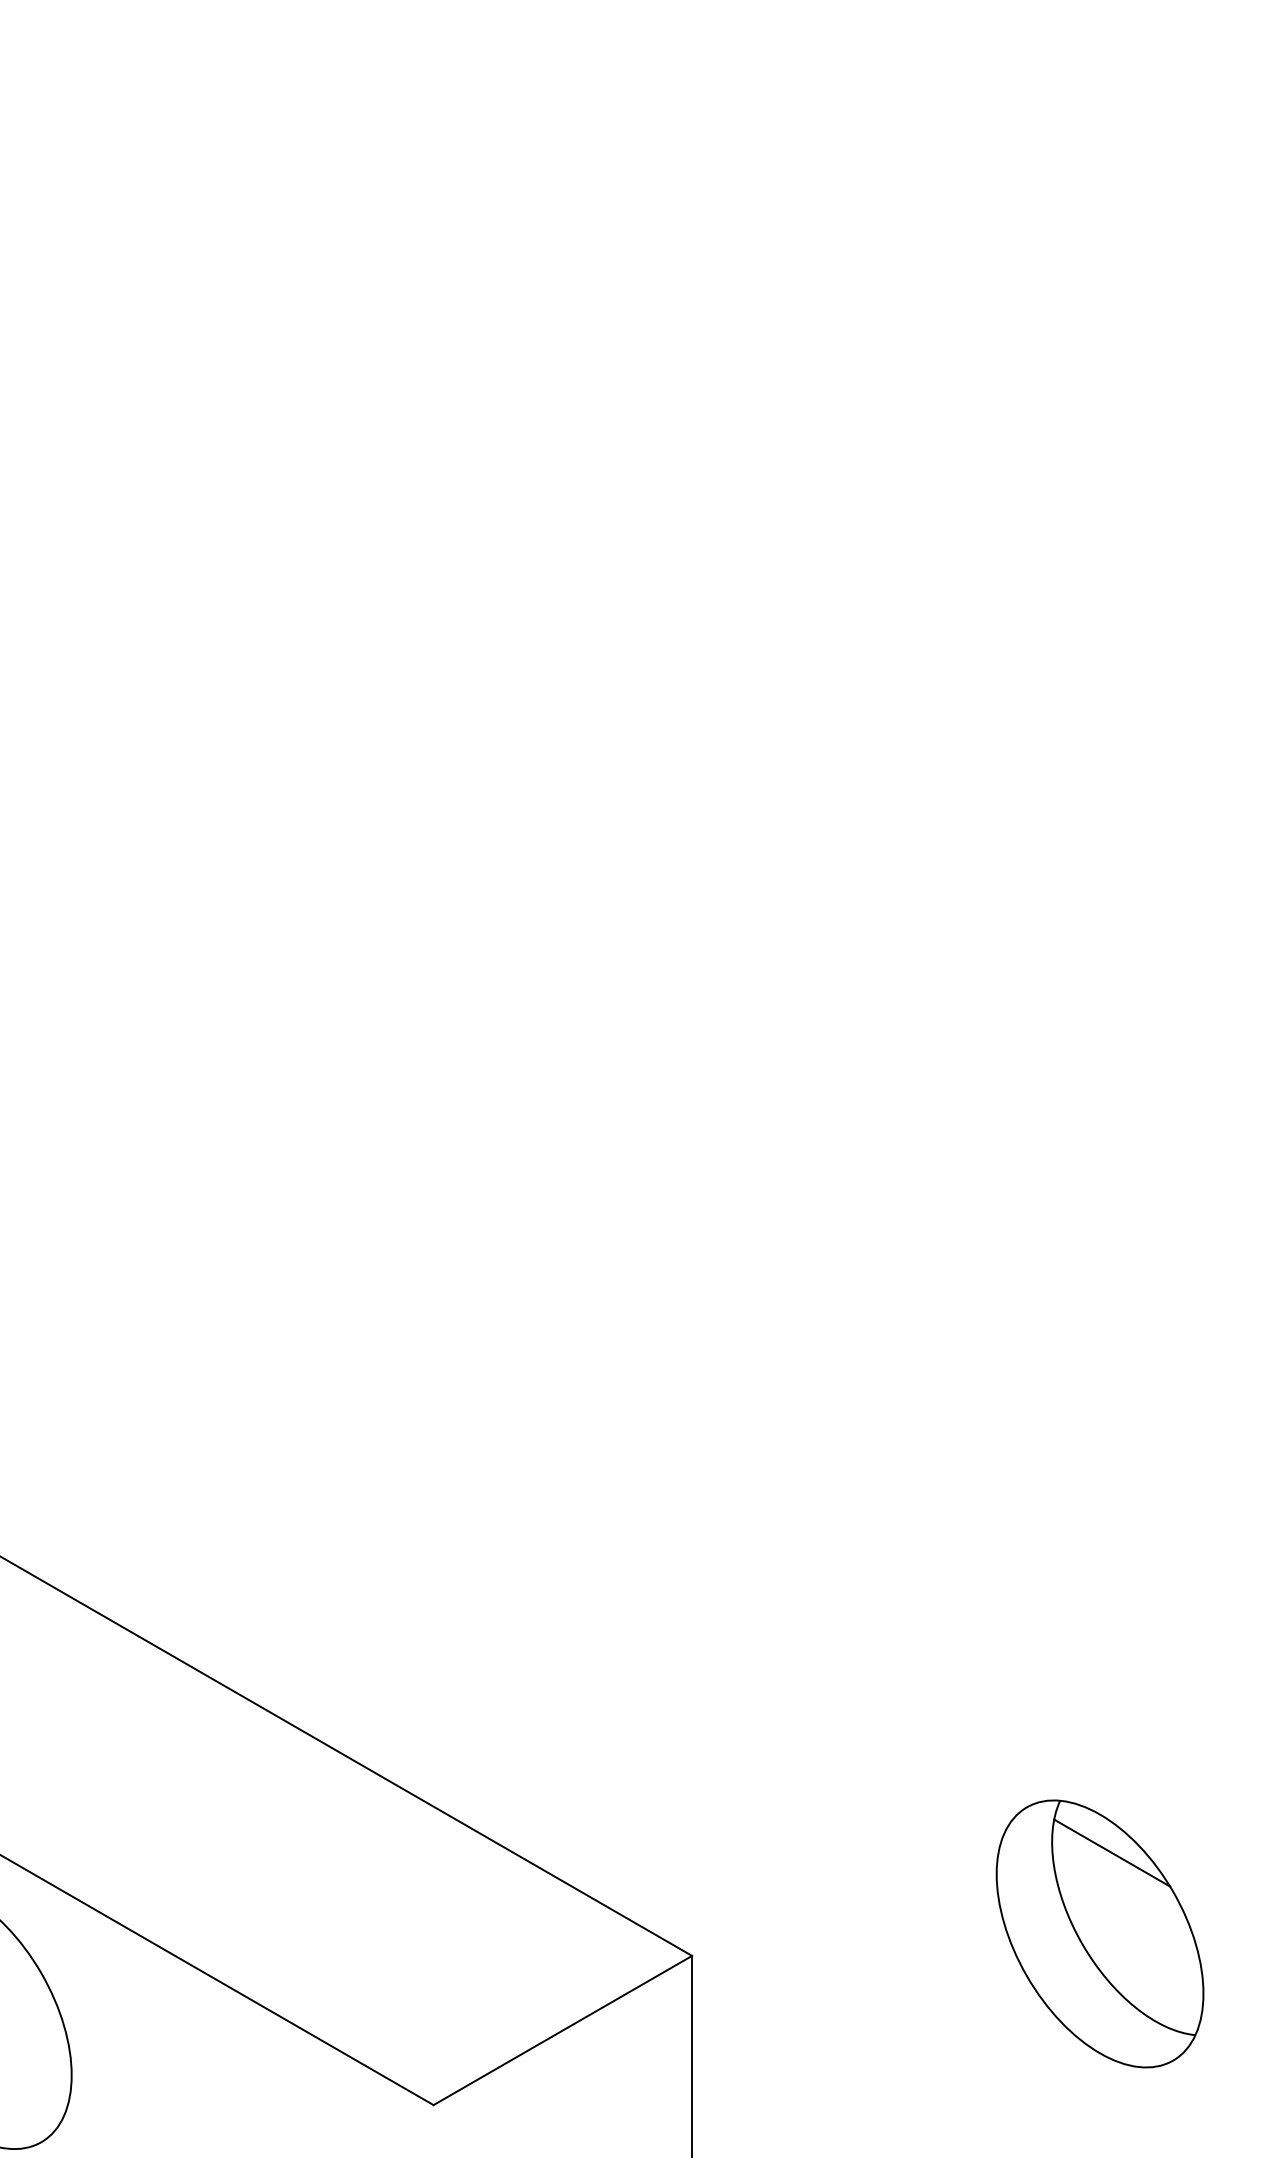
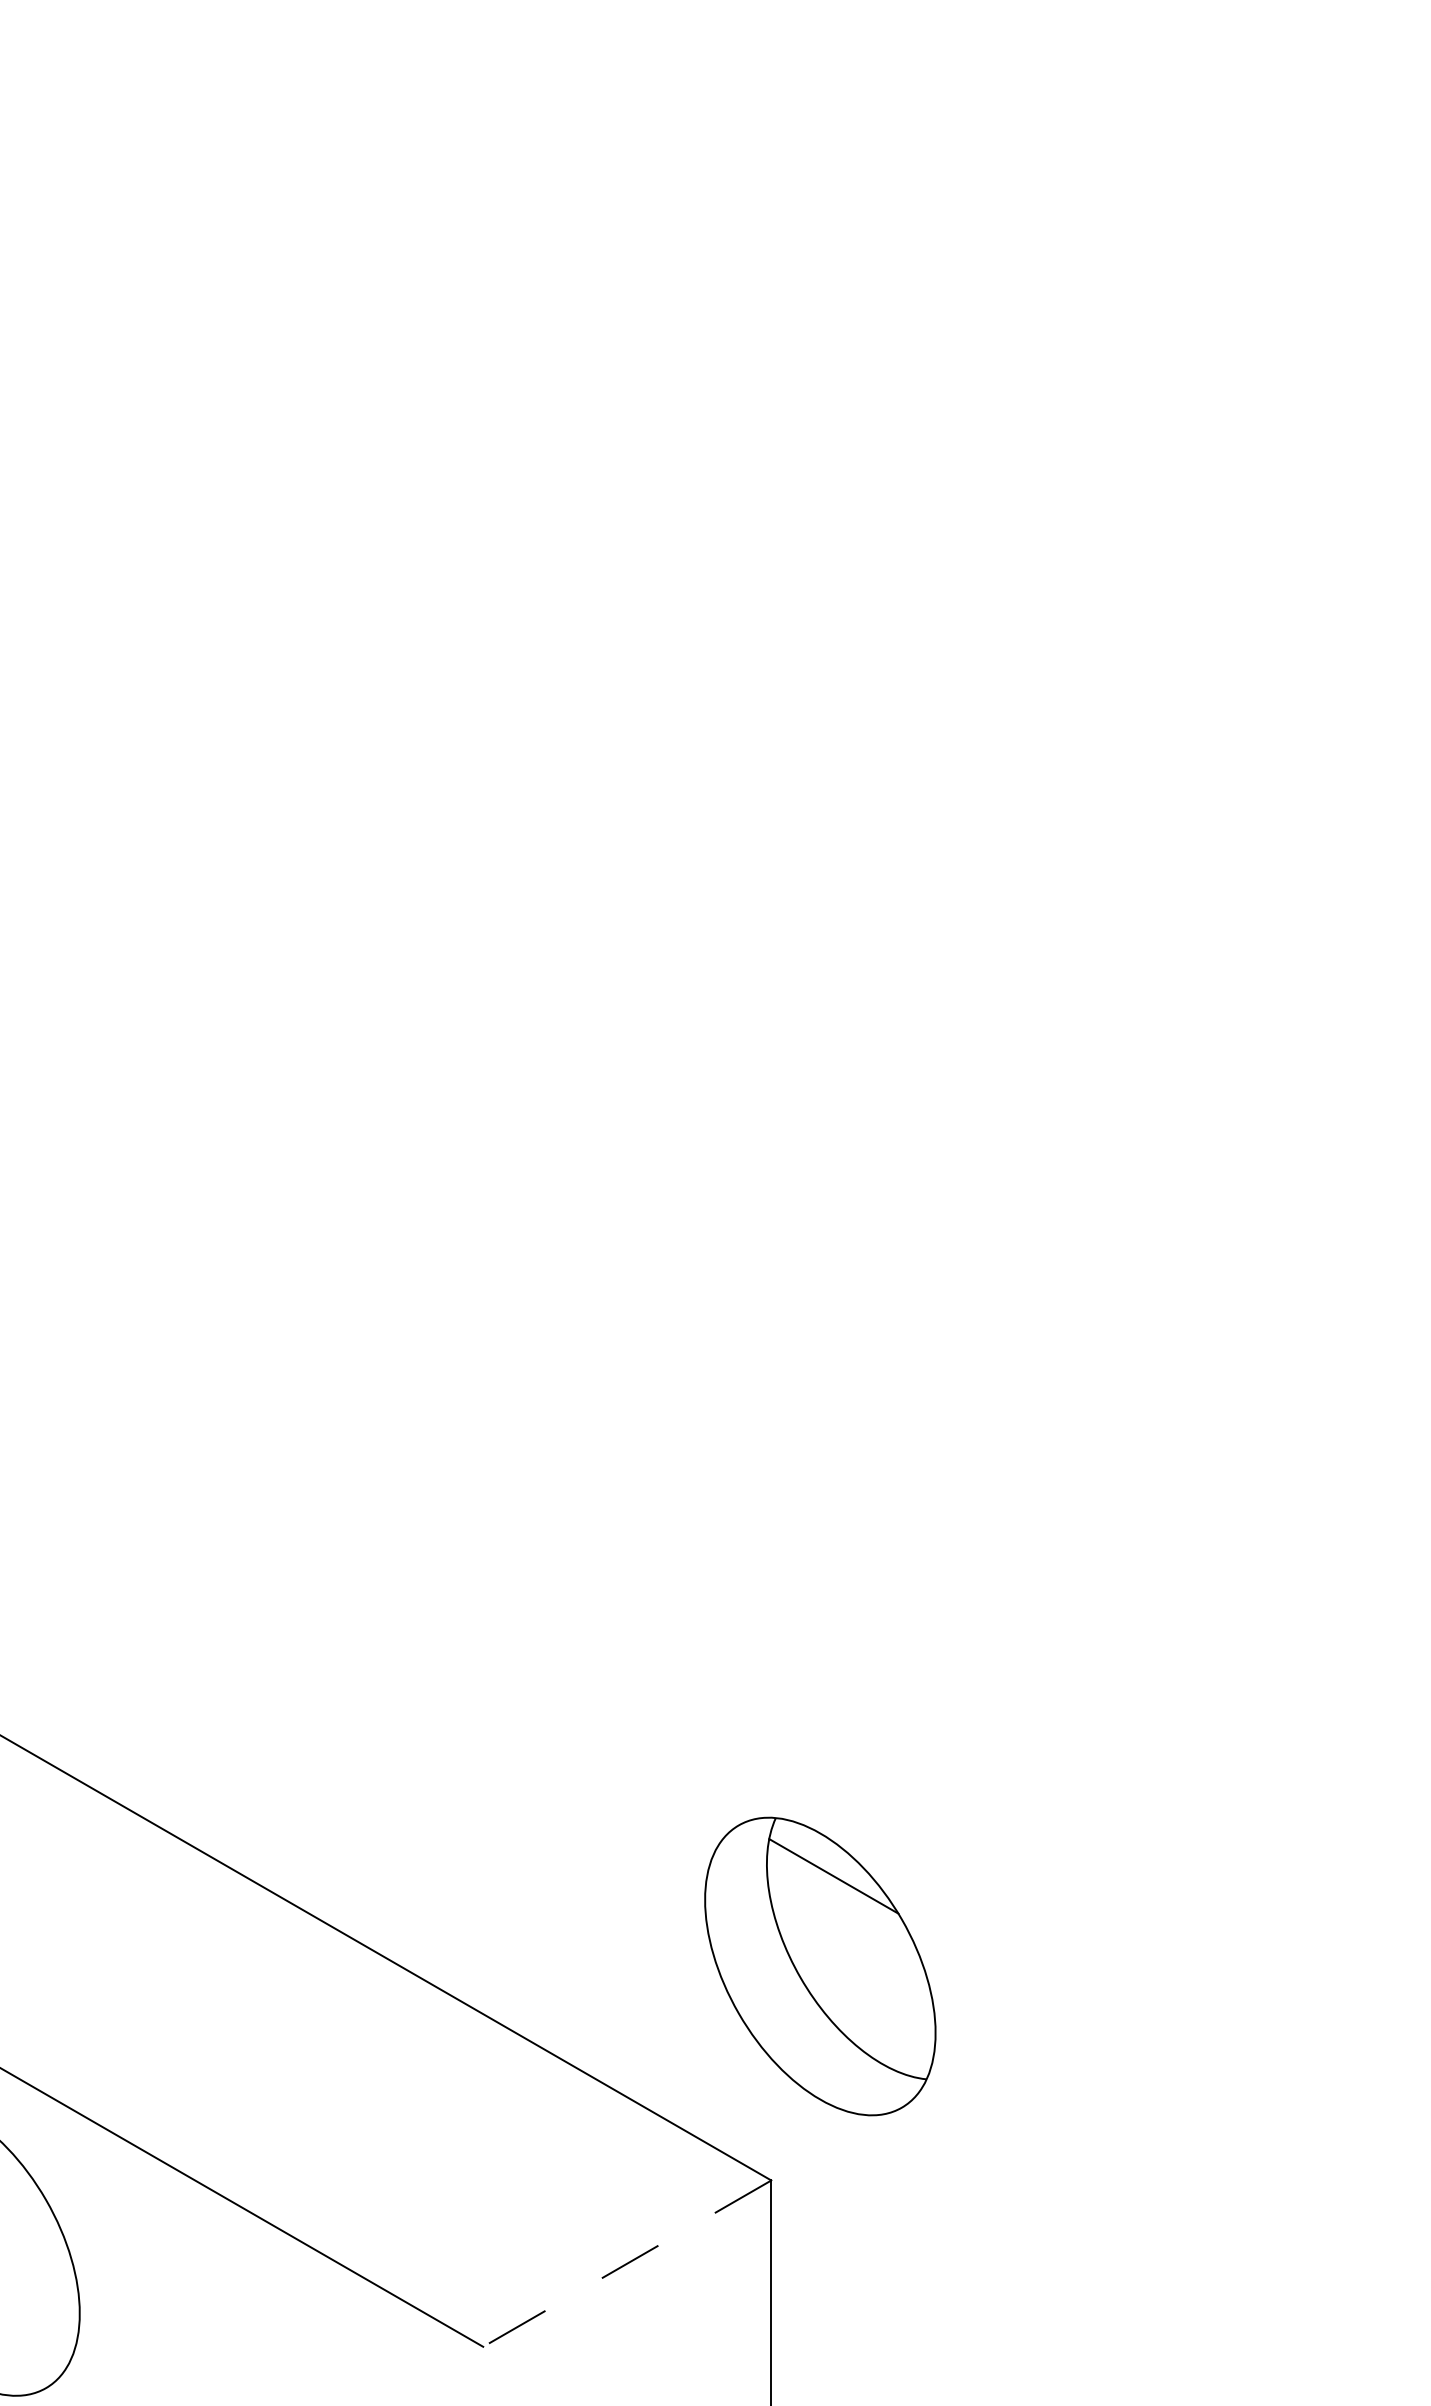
part: (1099, 1933) -> (819, 1966), moved
line: (562, 2030) -> (626, 2263), solid -> dashed

